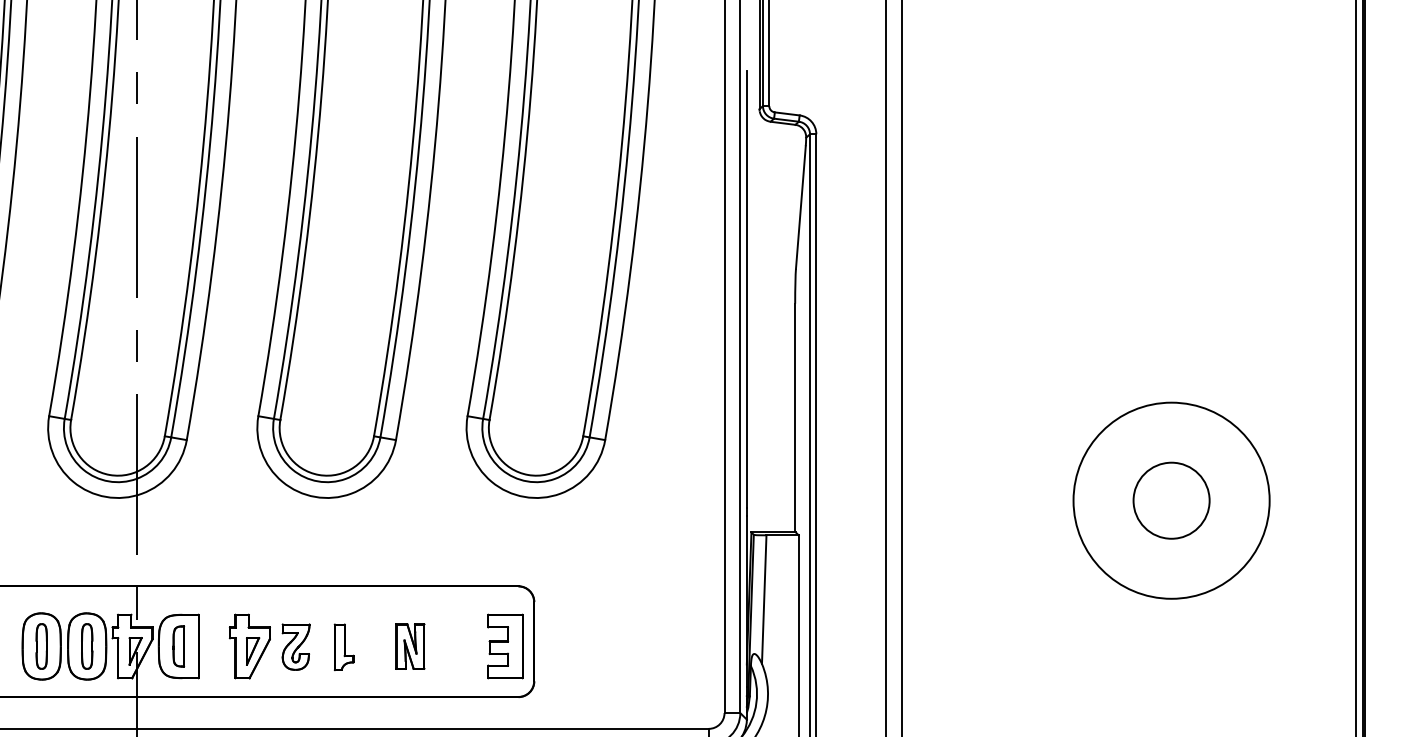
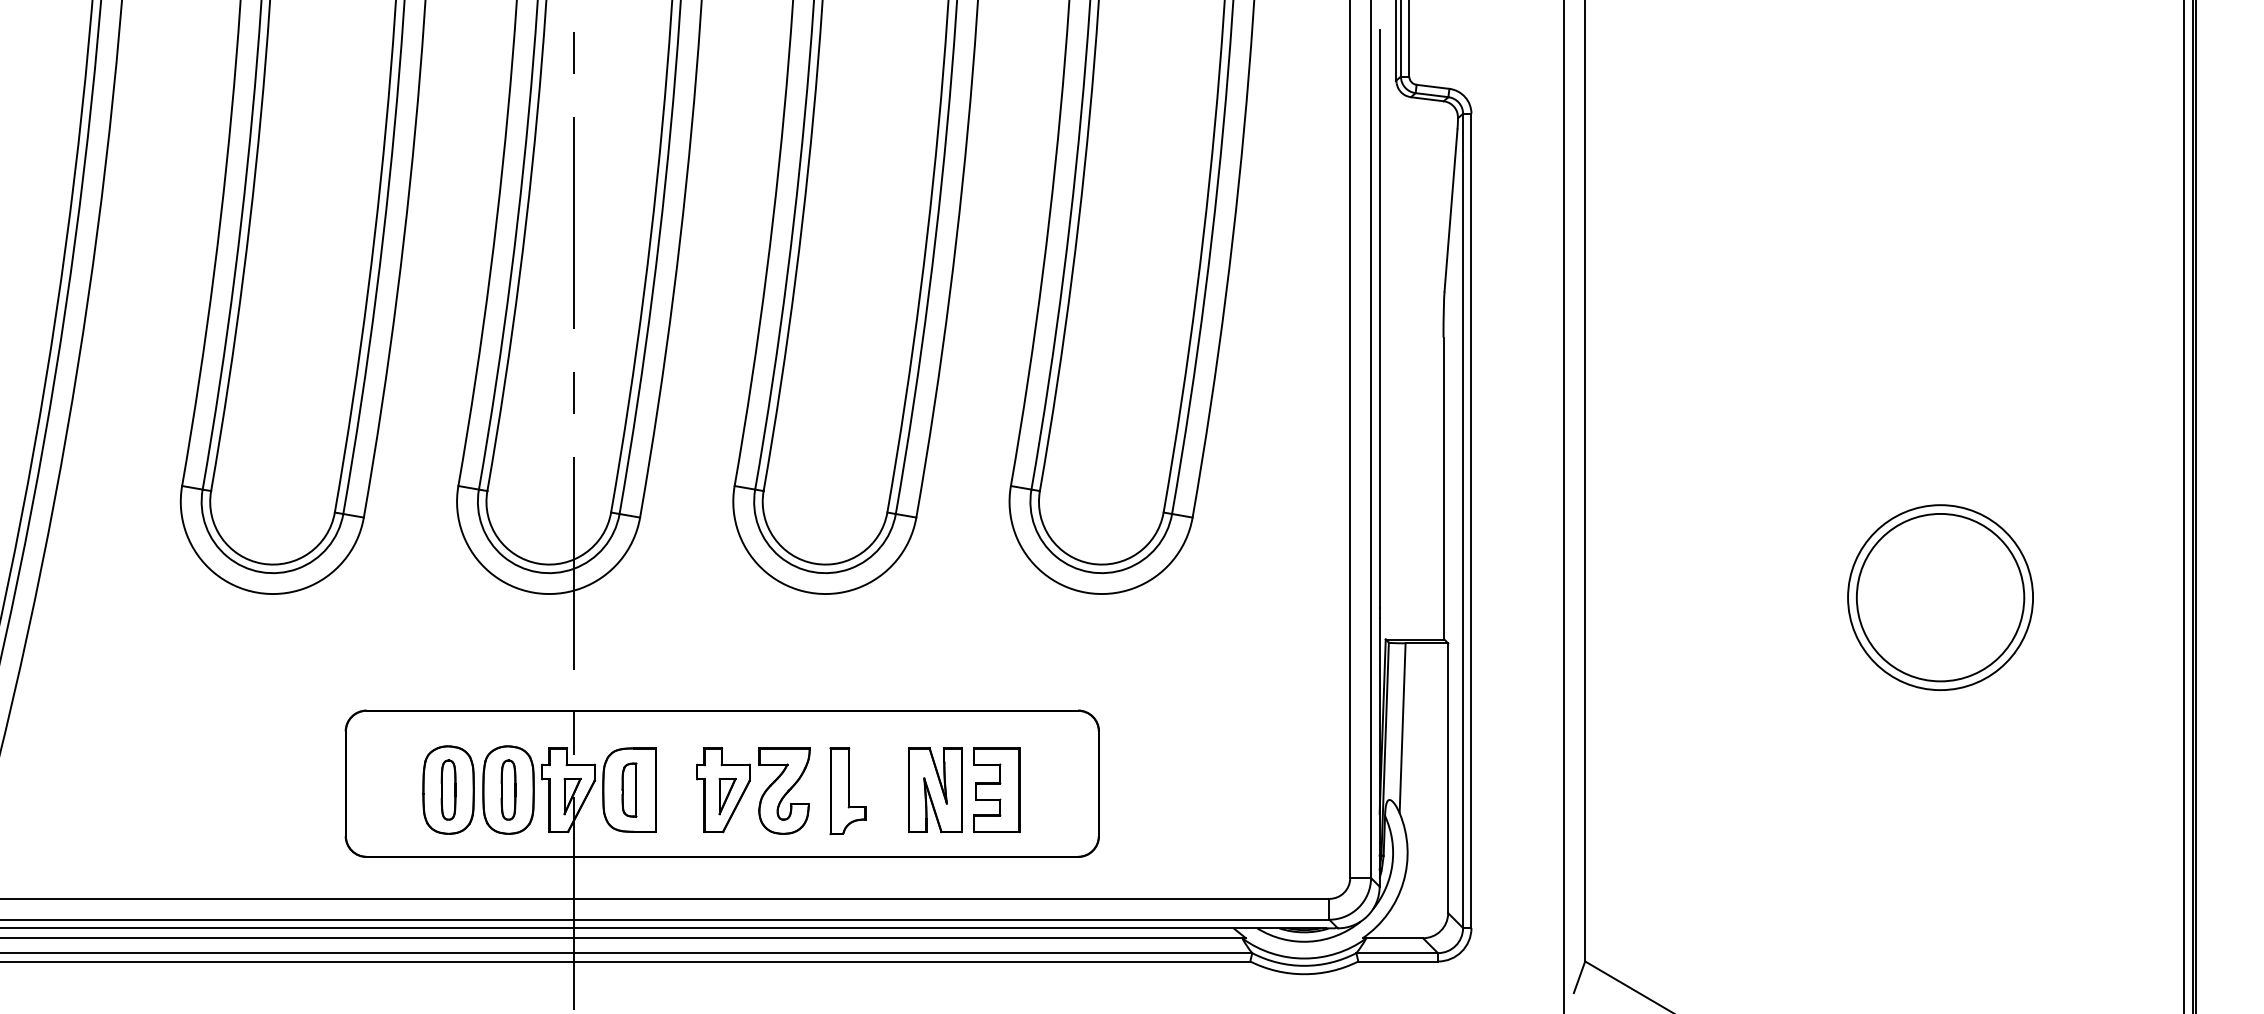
circle: (1171, 500) -> (1940, 597), size x0.71
circle: (1171, 500) -> (1940, 597), size x1.67
part: (296, 646) -> (784, 790), size x1.43
part: (410, 646) -> (935, 790), size x1.43
part: (505, 646) -> (996, 790), moved
part: (343, 647) -> (847, 791), size x1.43

